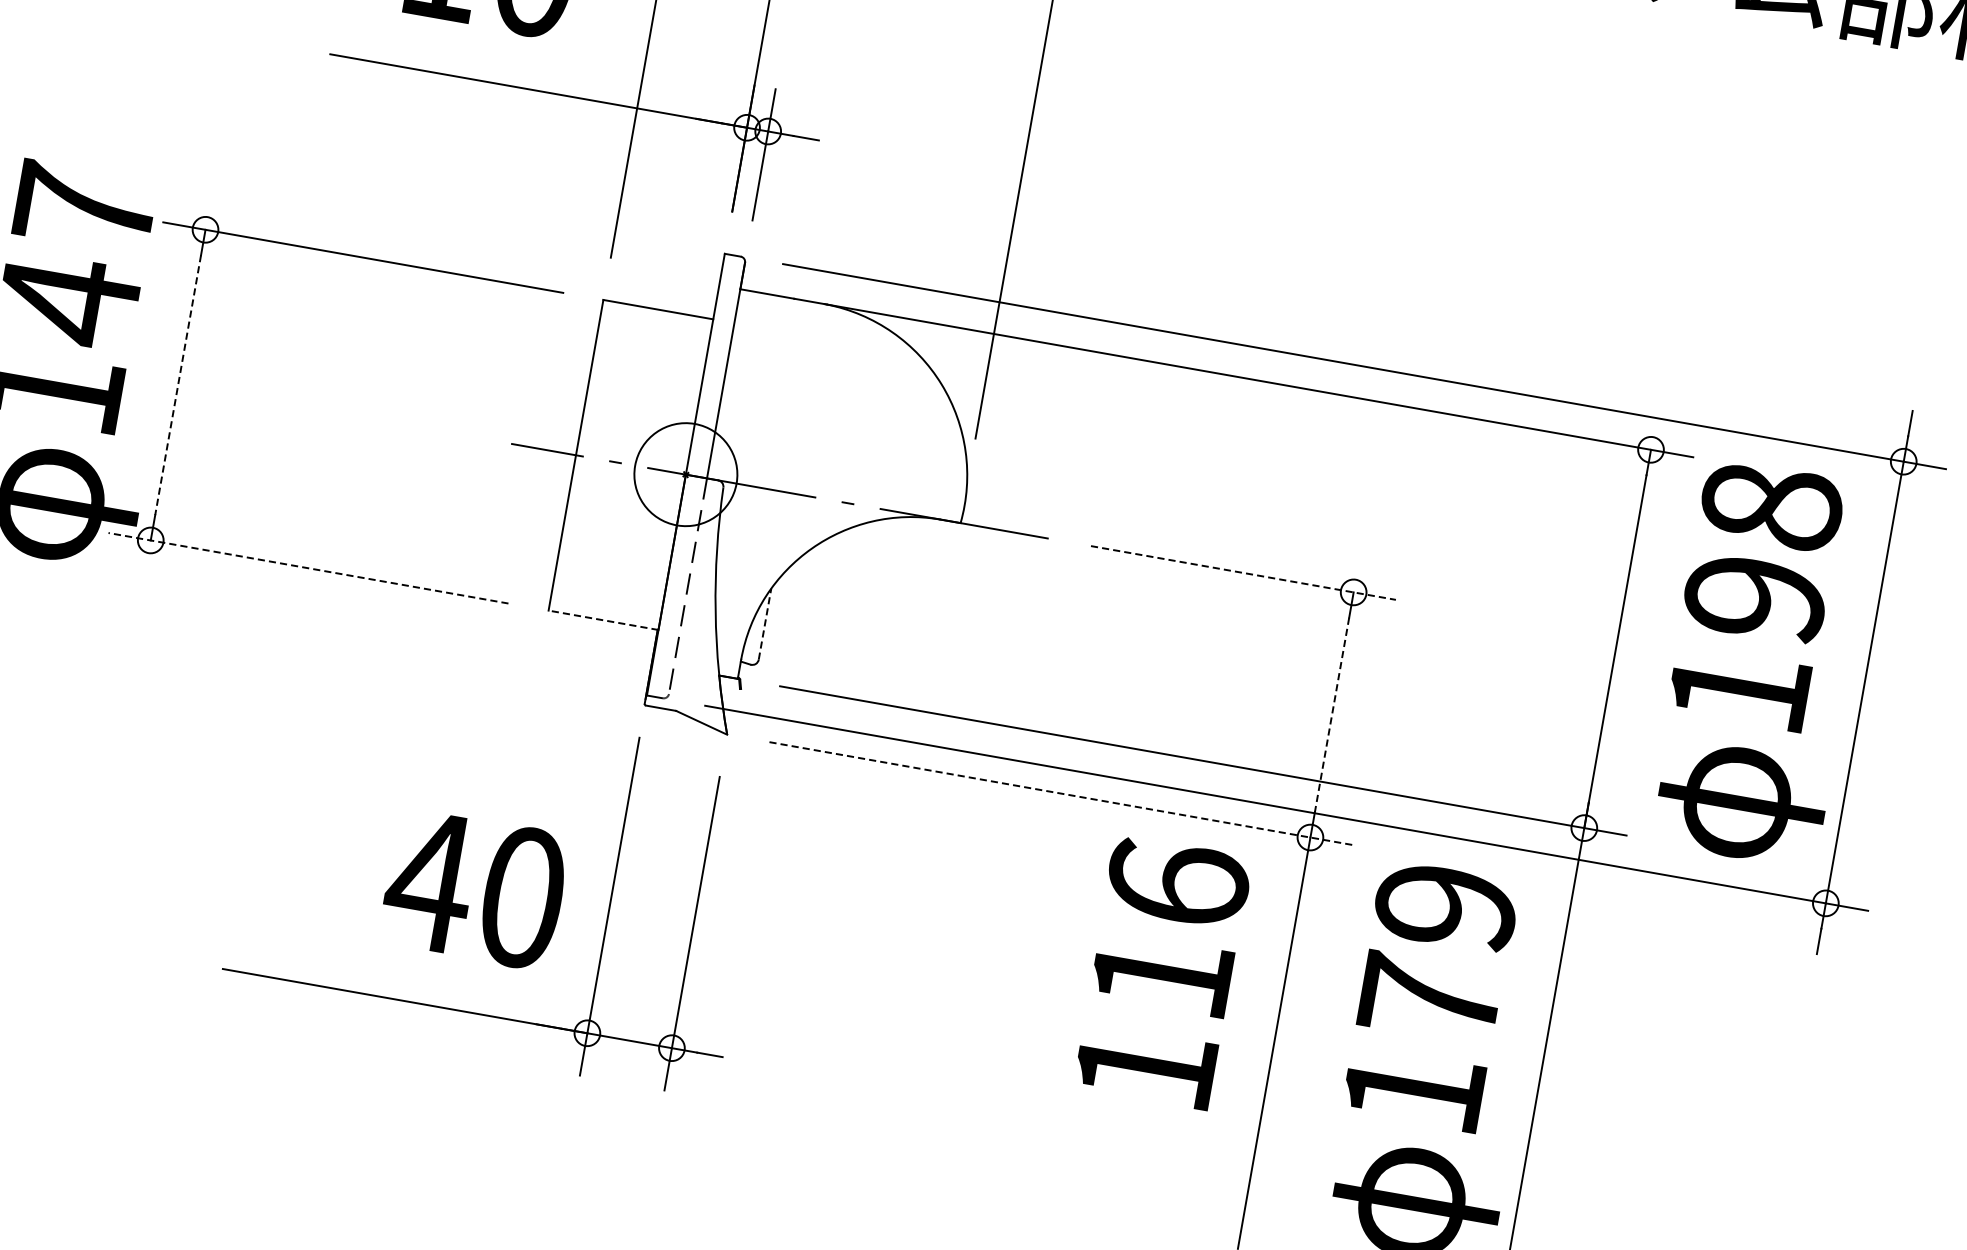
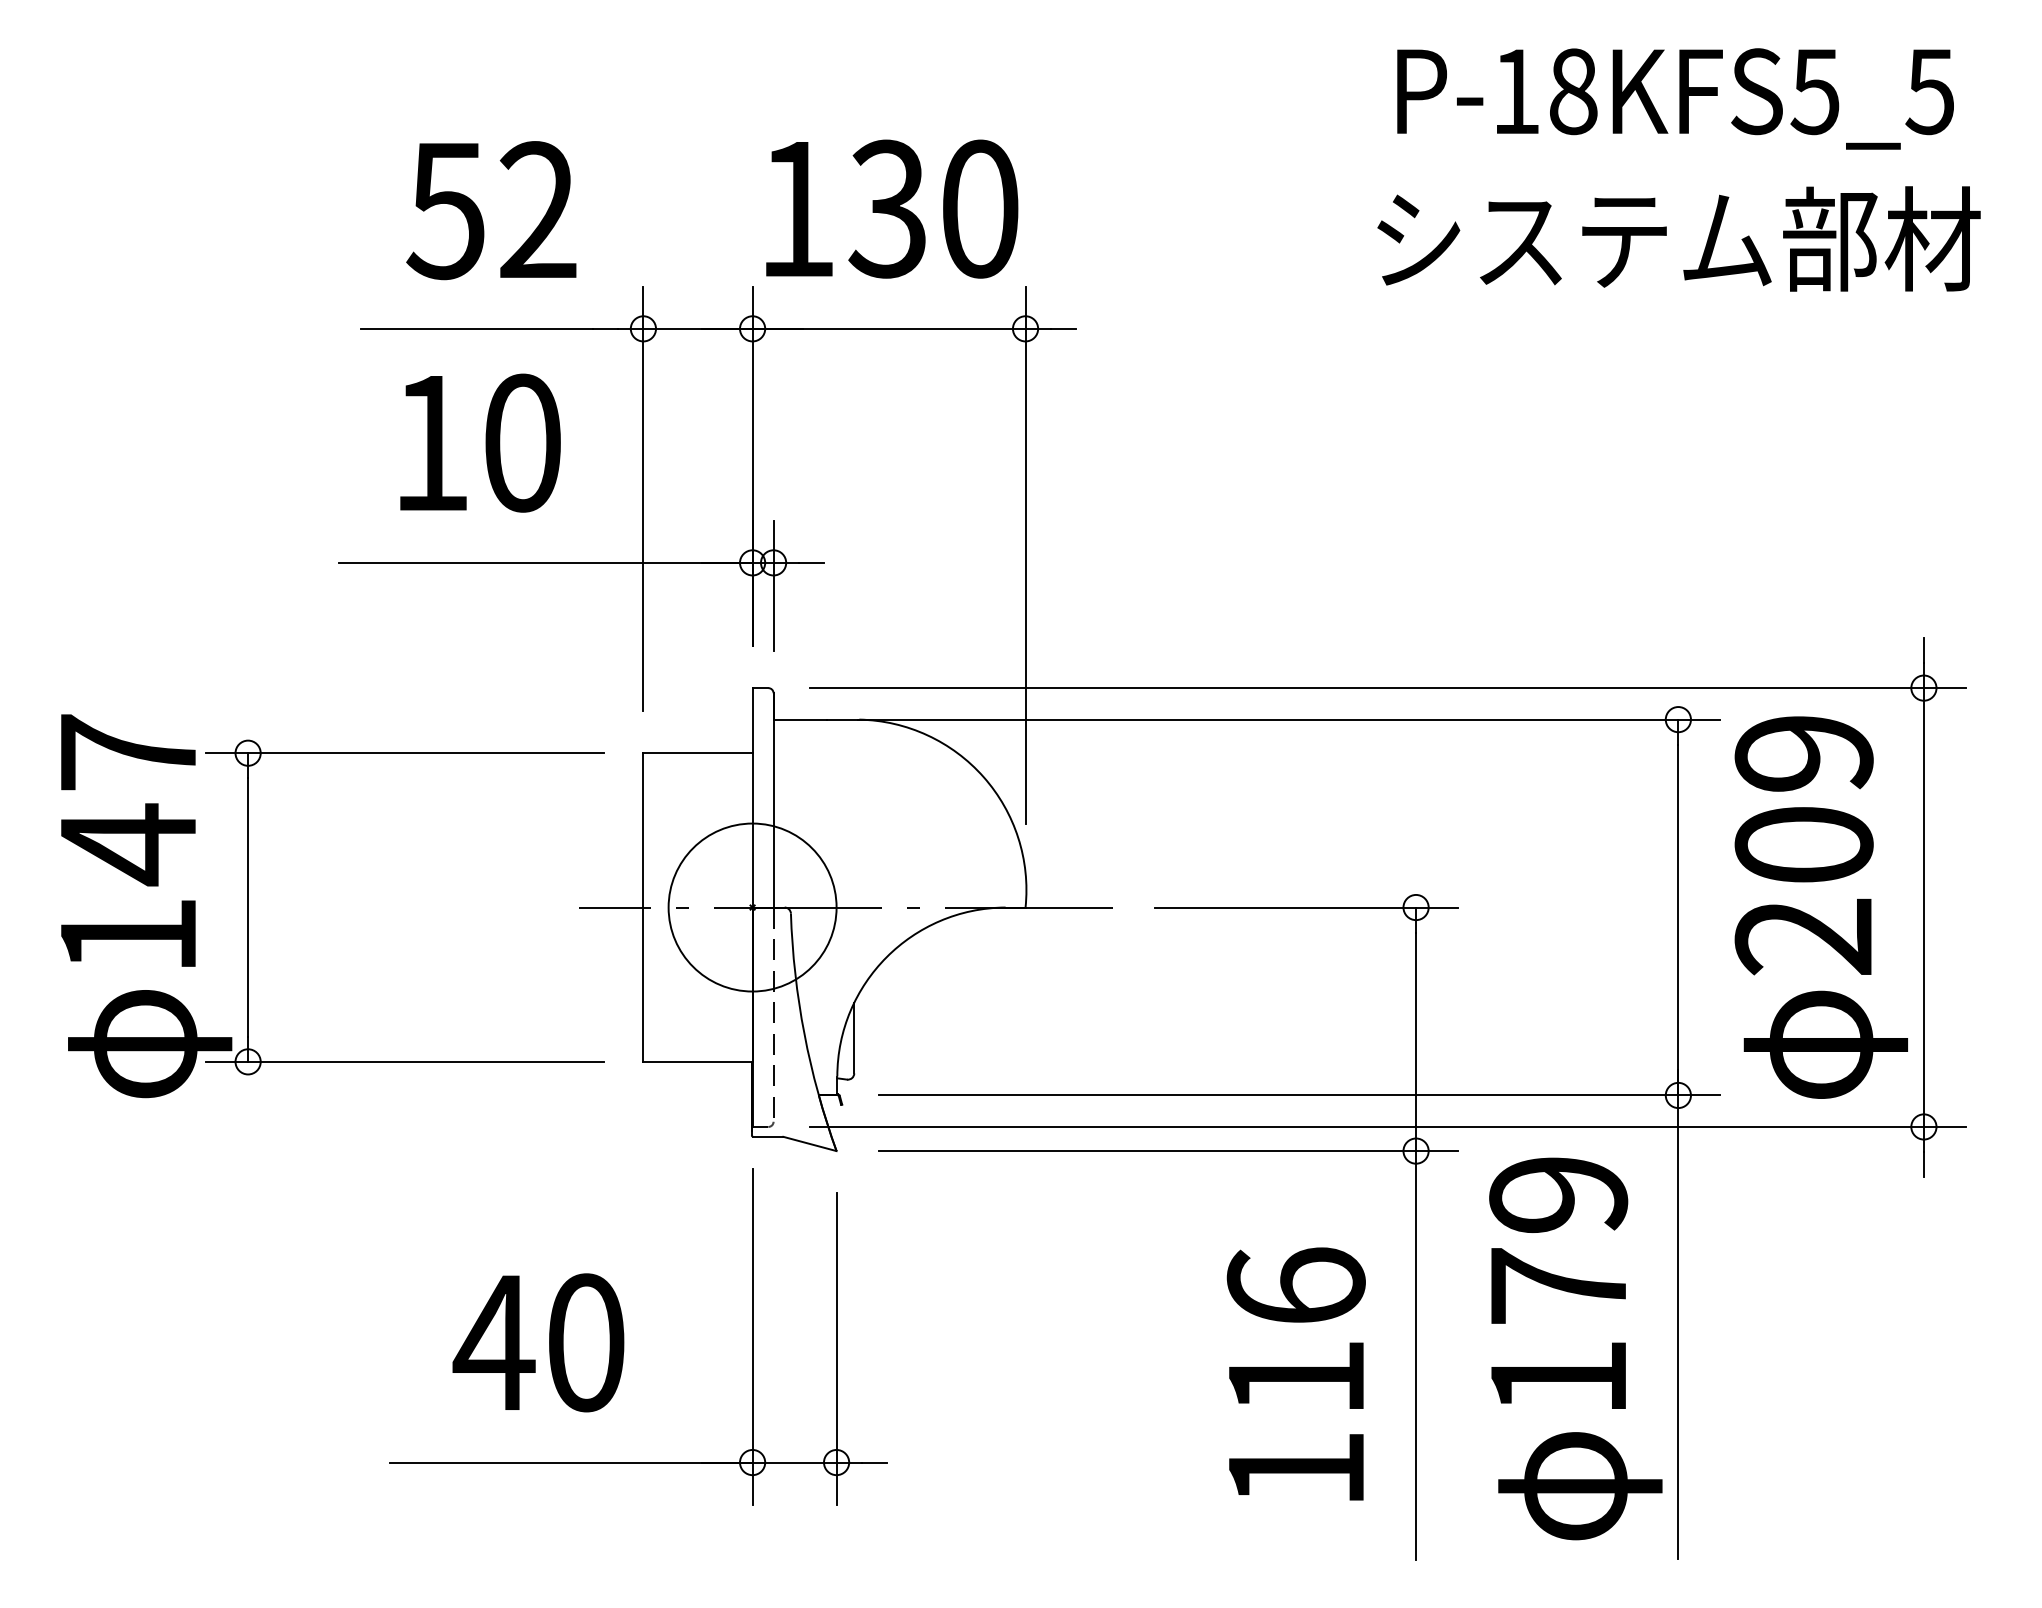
line: (178, 386) -> (248, 908), dashed -> solid
circle: (685, 474) -> (752, 907), size x1.67
line: (308, 567) -> (404, 1061), dashed -> solid
line: (1244, 573) -> (1307, 907), dashed -> solid
text: (1754, 598) -> (1803, 845), 198 -> 209
line: (604, 620) -> (698, 1061), dashed -> solid
line: (765, 623) -> (854, 1037), dashed -> solid
line: (1332, 715) -> (1416, 1029), dashed -> solid
line: (1061, 794) -> (1168, 1151), dashed -> solid
text: (474, 888) -> (538, 1342), moved
text: (1161, 971) -> (1295, 1373), moved

